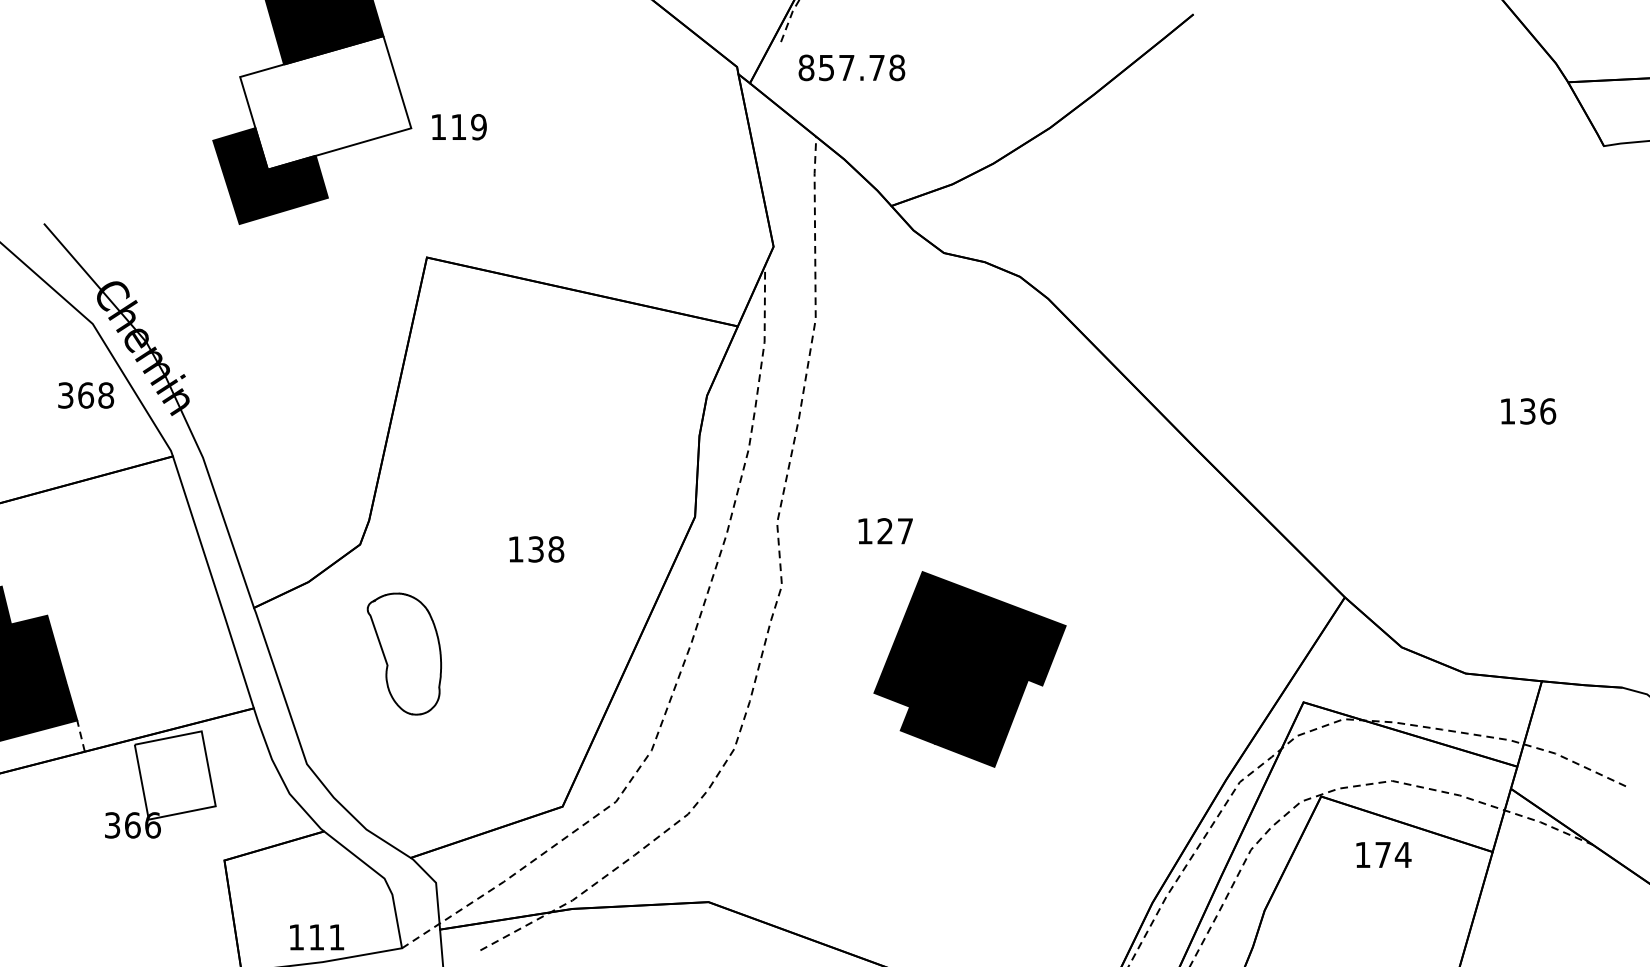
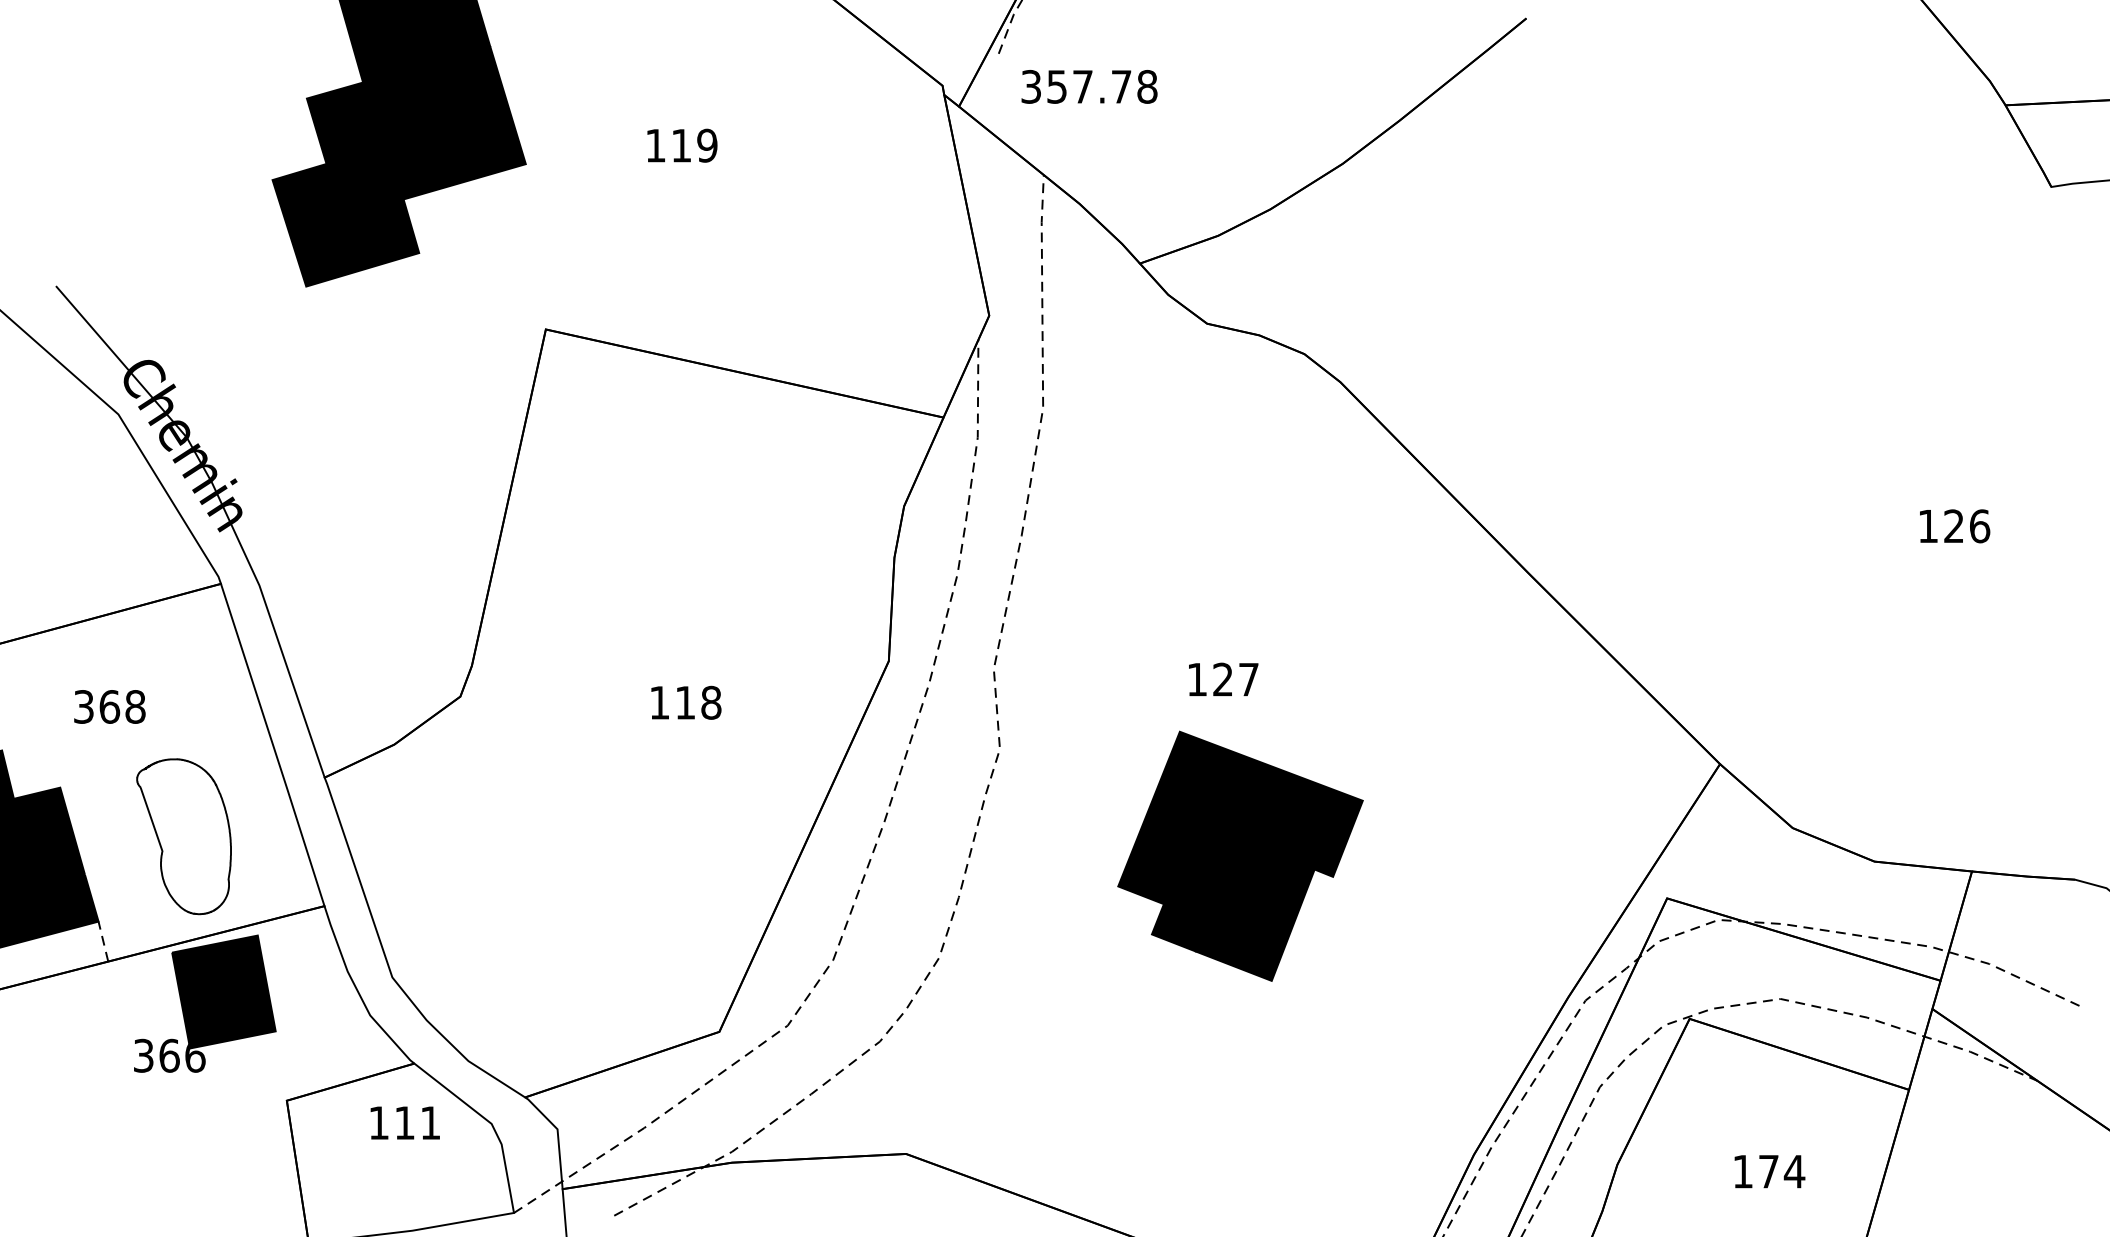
text: (806, 67) -> (1031, 86), 857.78 -> 357.78
fill: (325, 102) -> (415, 131), added
text: (459, 126) -> (682, 145), moved
text: (85, 395) -> (109, 706), moved
text: (1527, 411) -> (1953, 526), 136 -> 126
text: (885, 530) -> (1223, 678), moved
text: (536, 549) -> (685, 702), 138 -> 118
part: (404, 653) -> (183, 836), moved
fill: (174, 775) -> (223, 991), added
text: (1383, 854) -> (1769, 1171), moved
text: (316, 936) -> (404, 1122), moved

